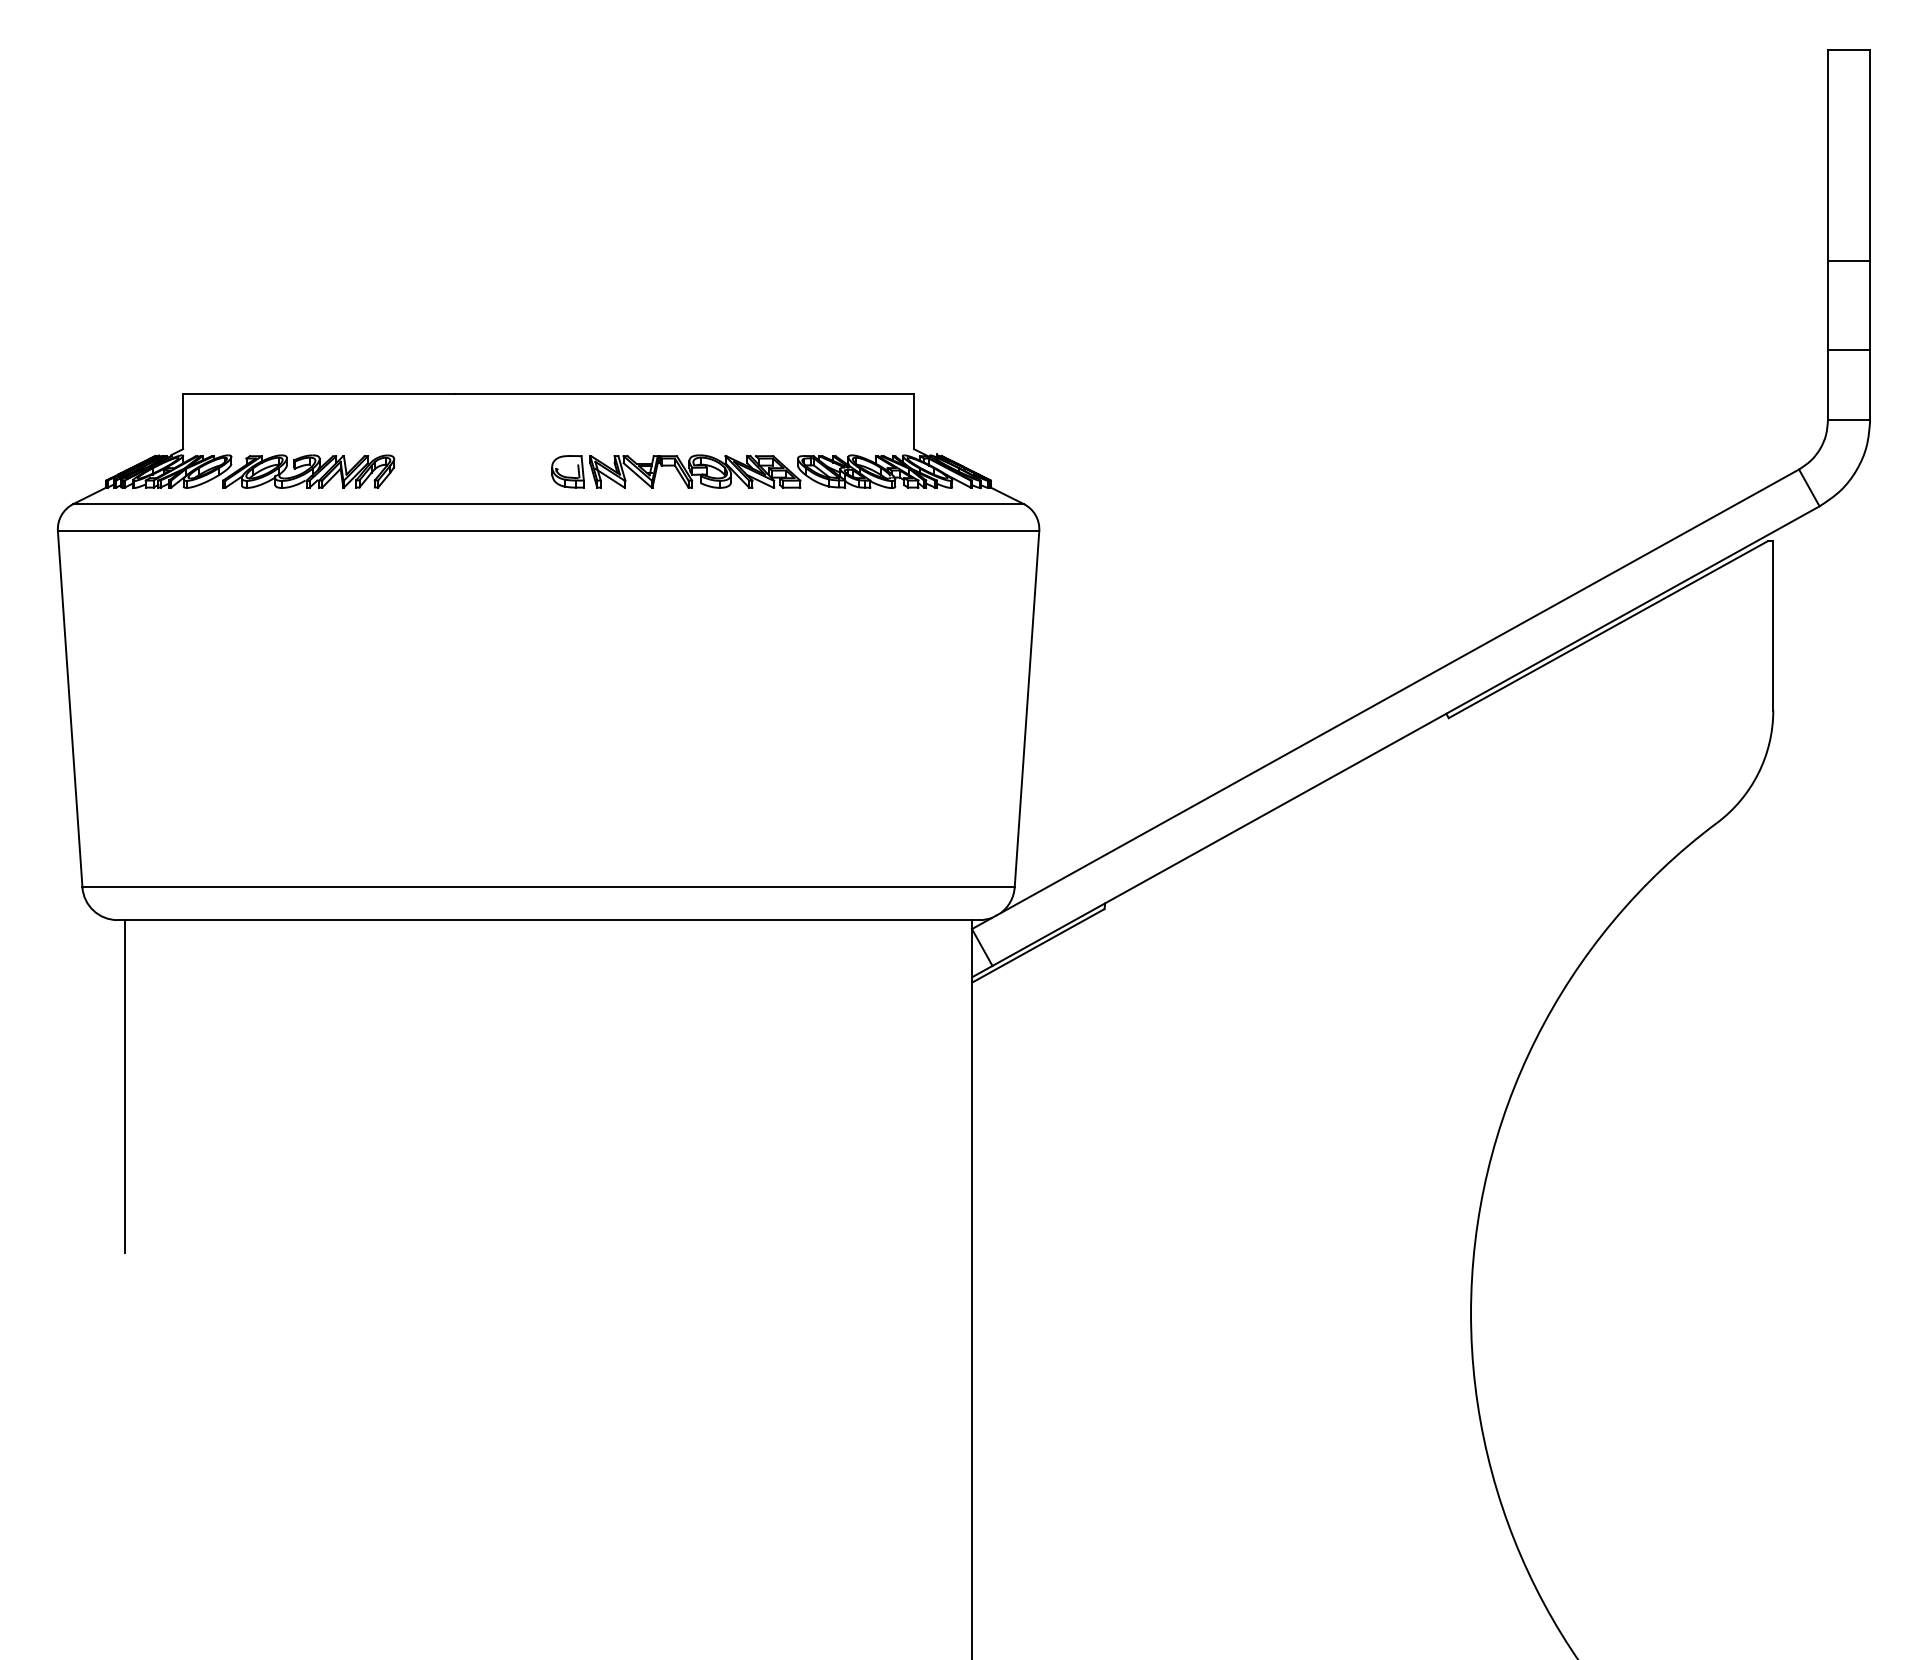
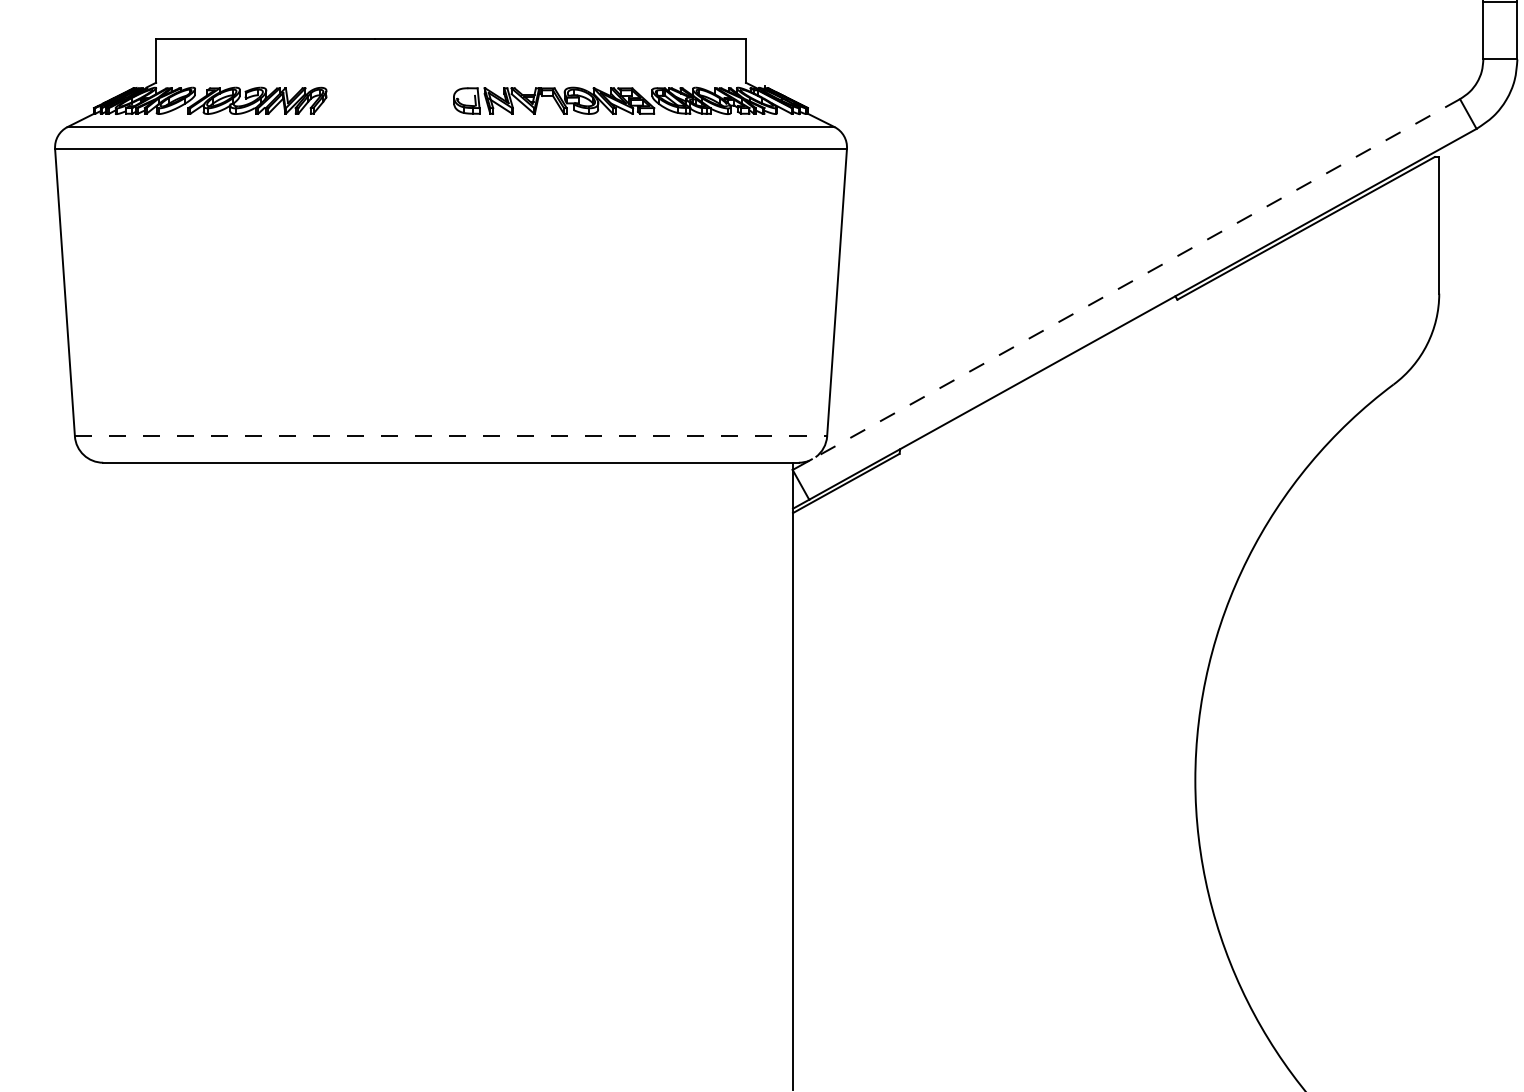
line: (1397, 692) -> (1136, 279), solid -> dashed
line: (549, 887) -> (451, 436), solid -> dashed
line: (124, 1086) -> (108, 597), removed

